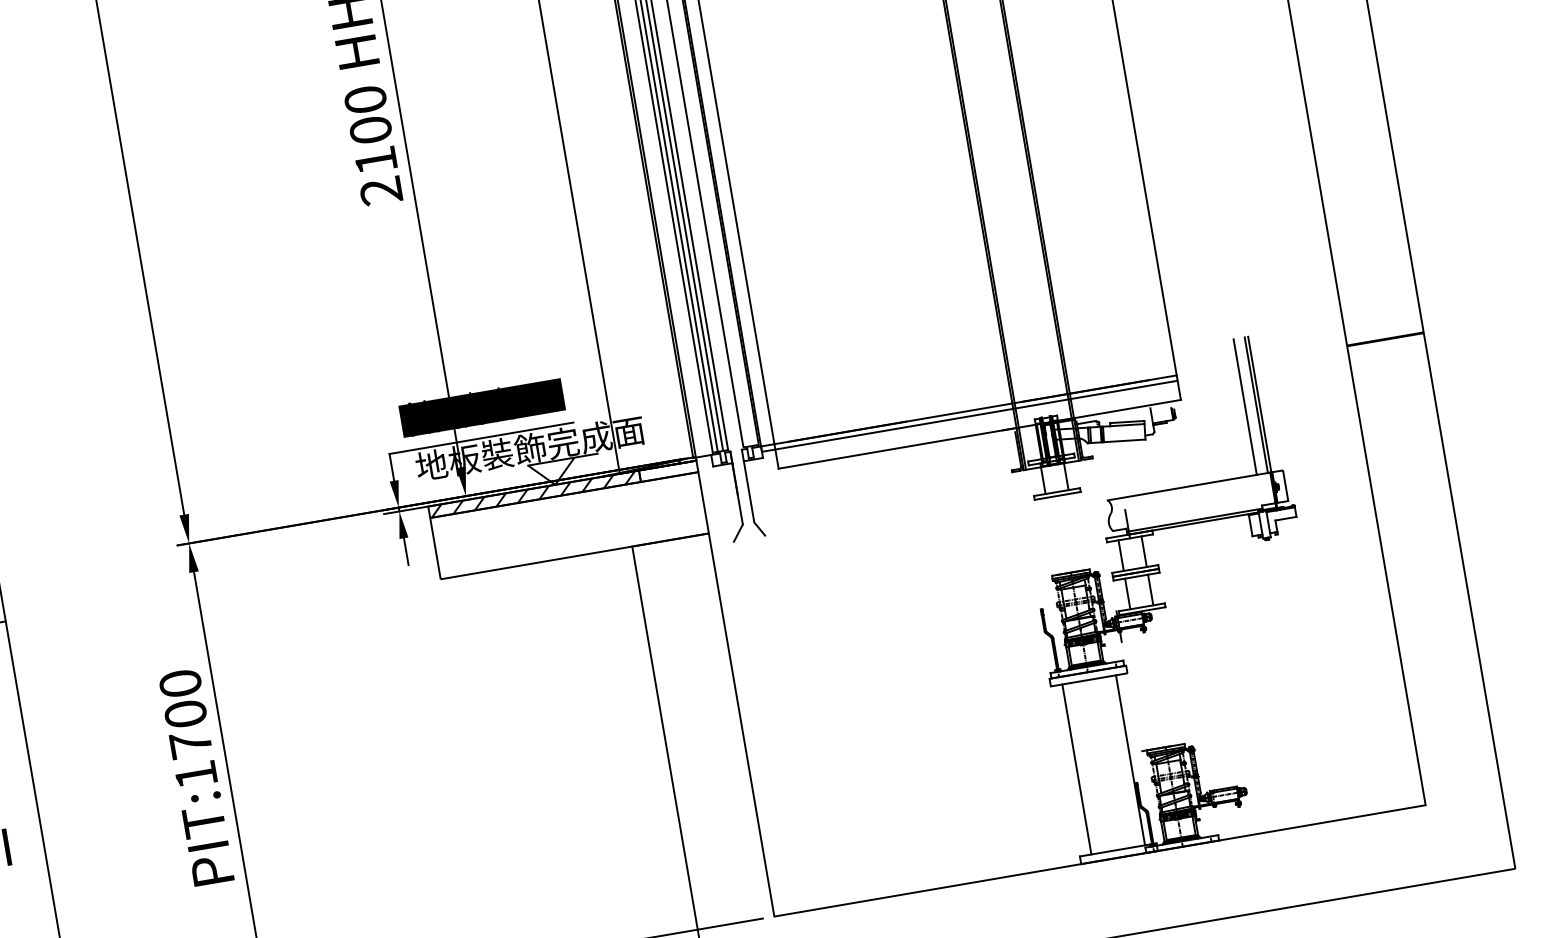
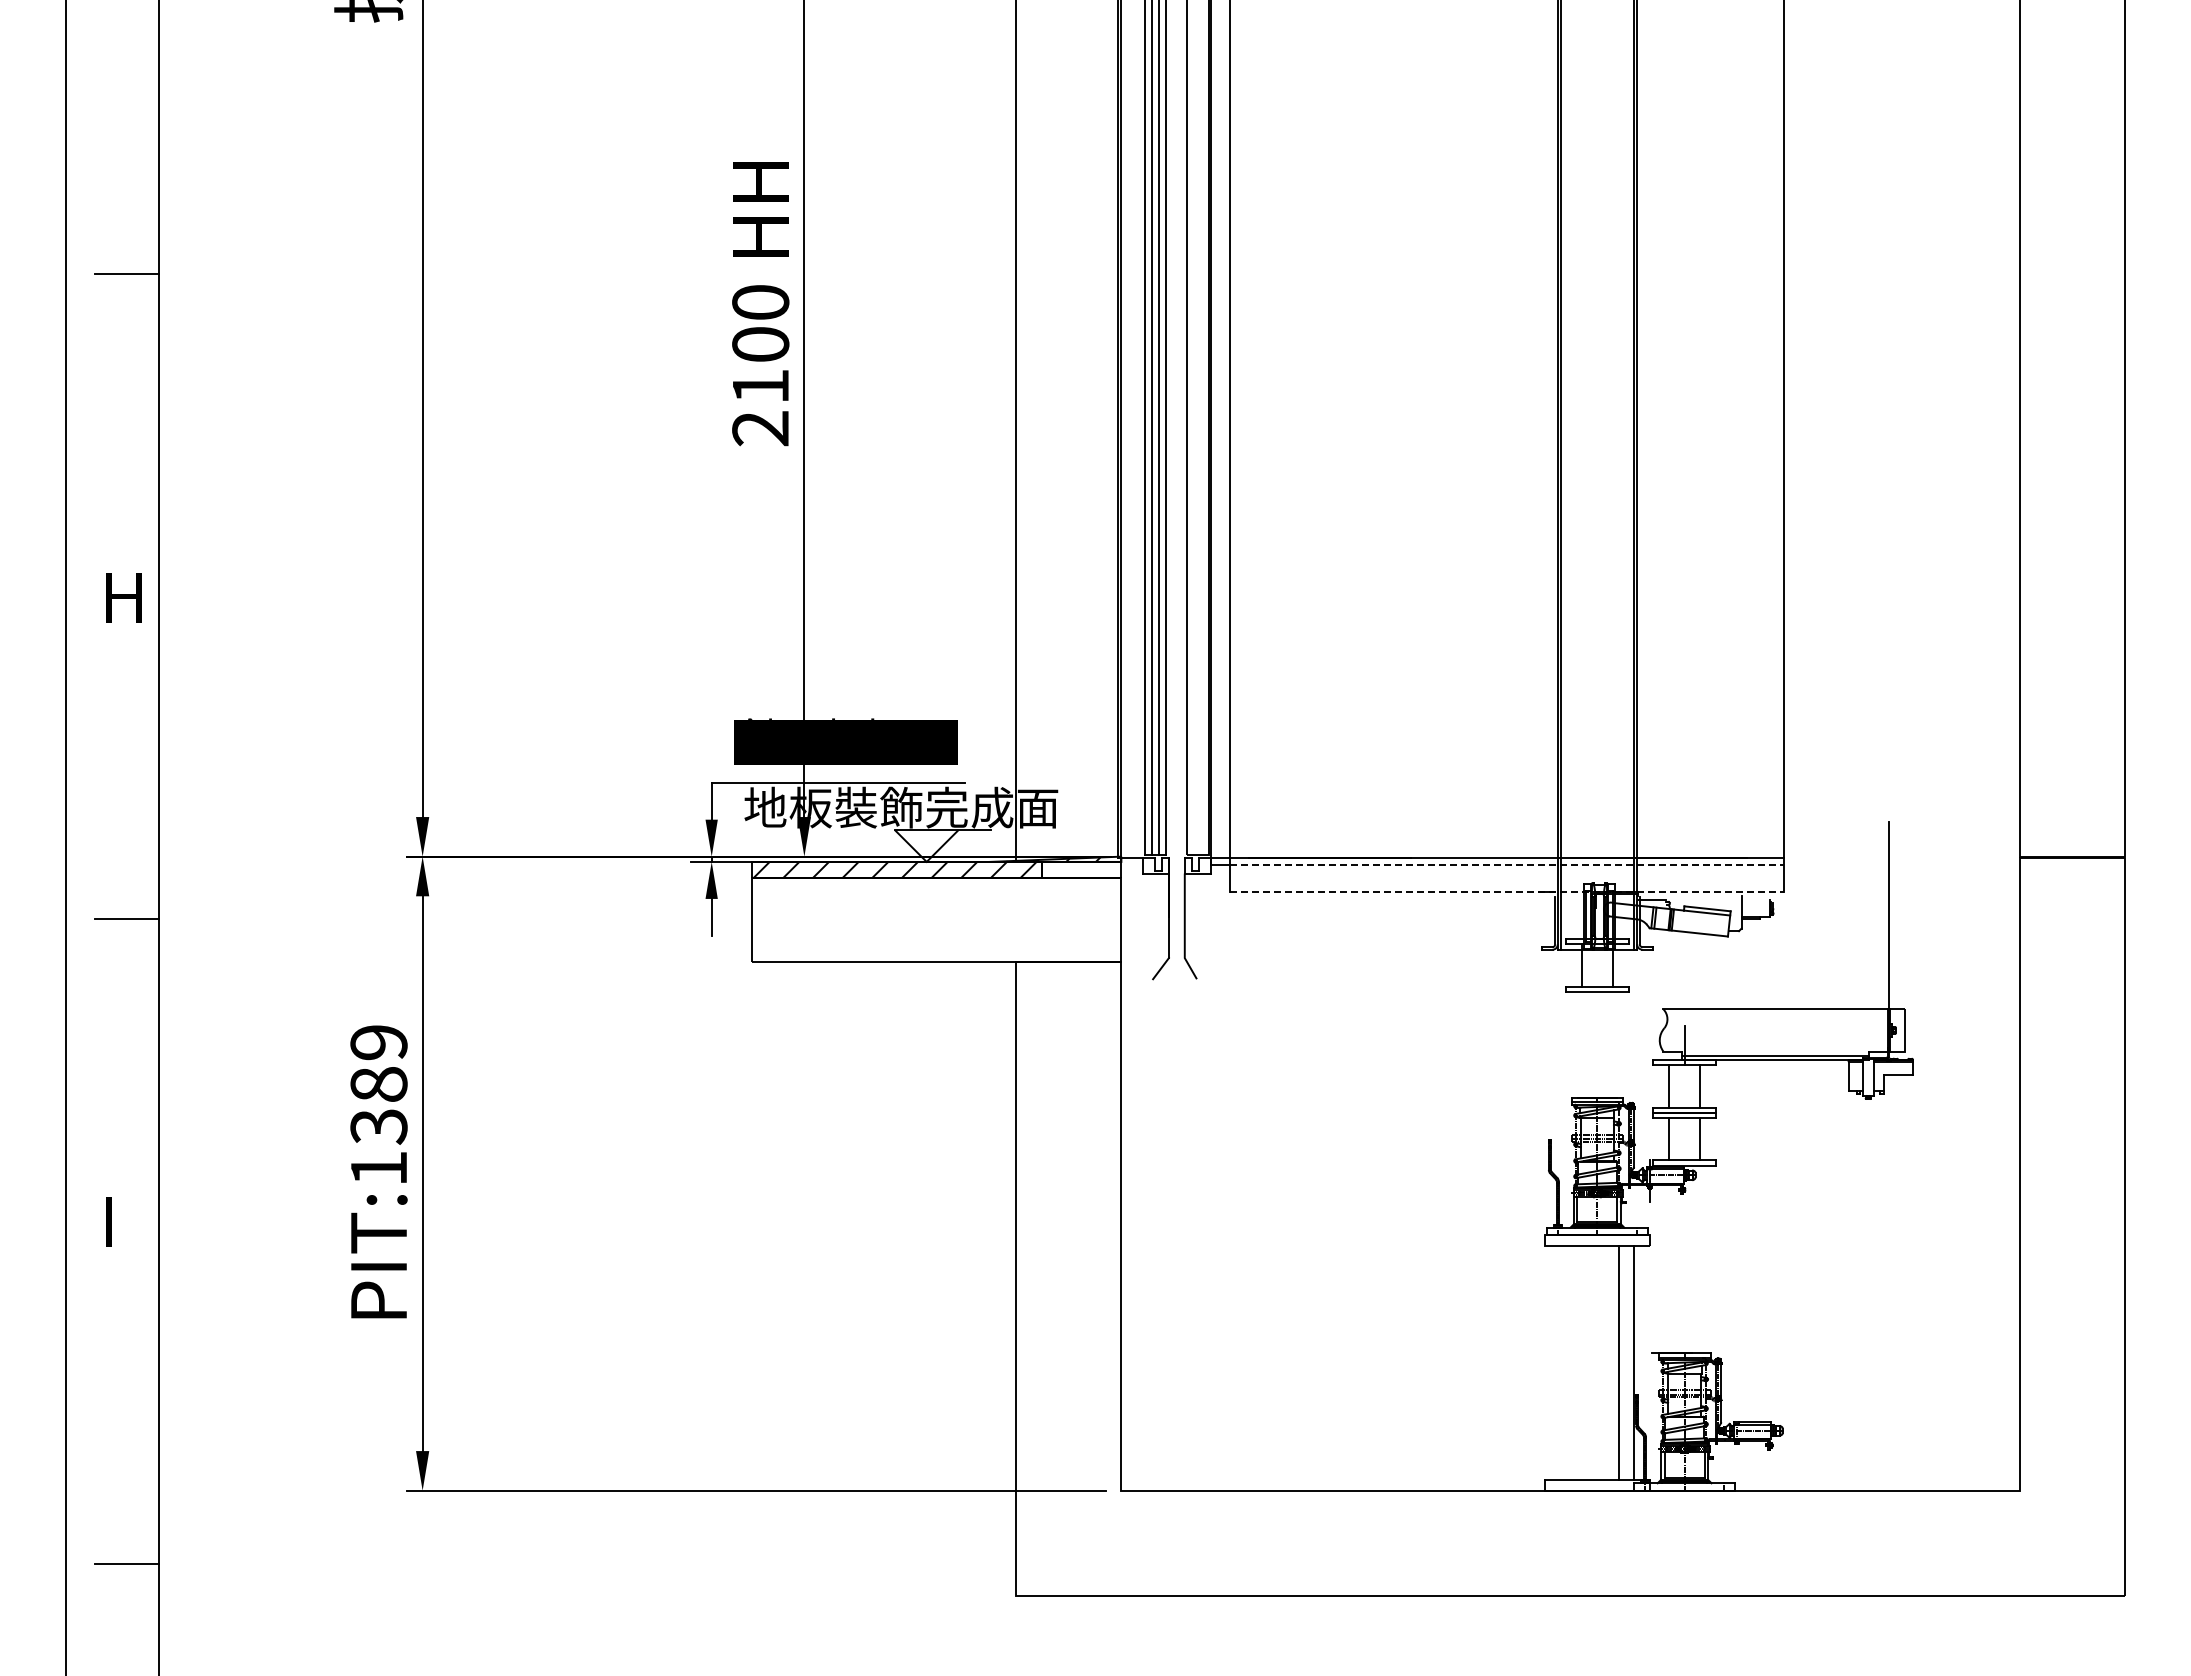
line: (1256, 404) -> (1884, 915), removed
line: (1245, 406) -> (1869, 915), removed
line: (976, 415) -> (1507, 865), solid -> dashed
line: (980, 434) -> (1507, 891), solid -> dashed
text: (185, 714) -> (378, 1084), PIT:1700 -> PIT:1389
line: (1076, 769) -> (1619, 1362), moved

